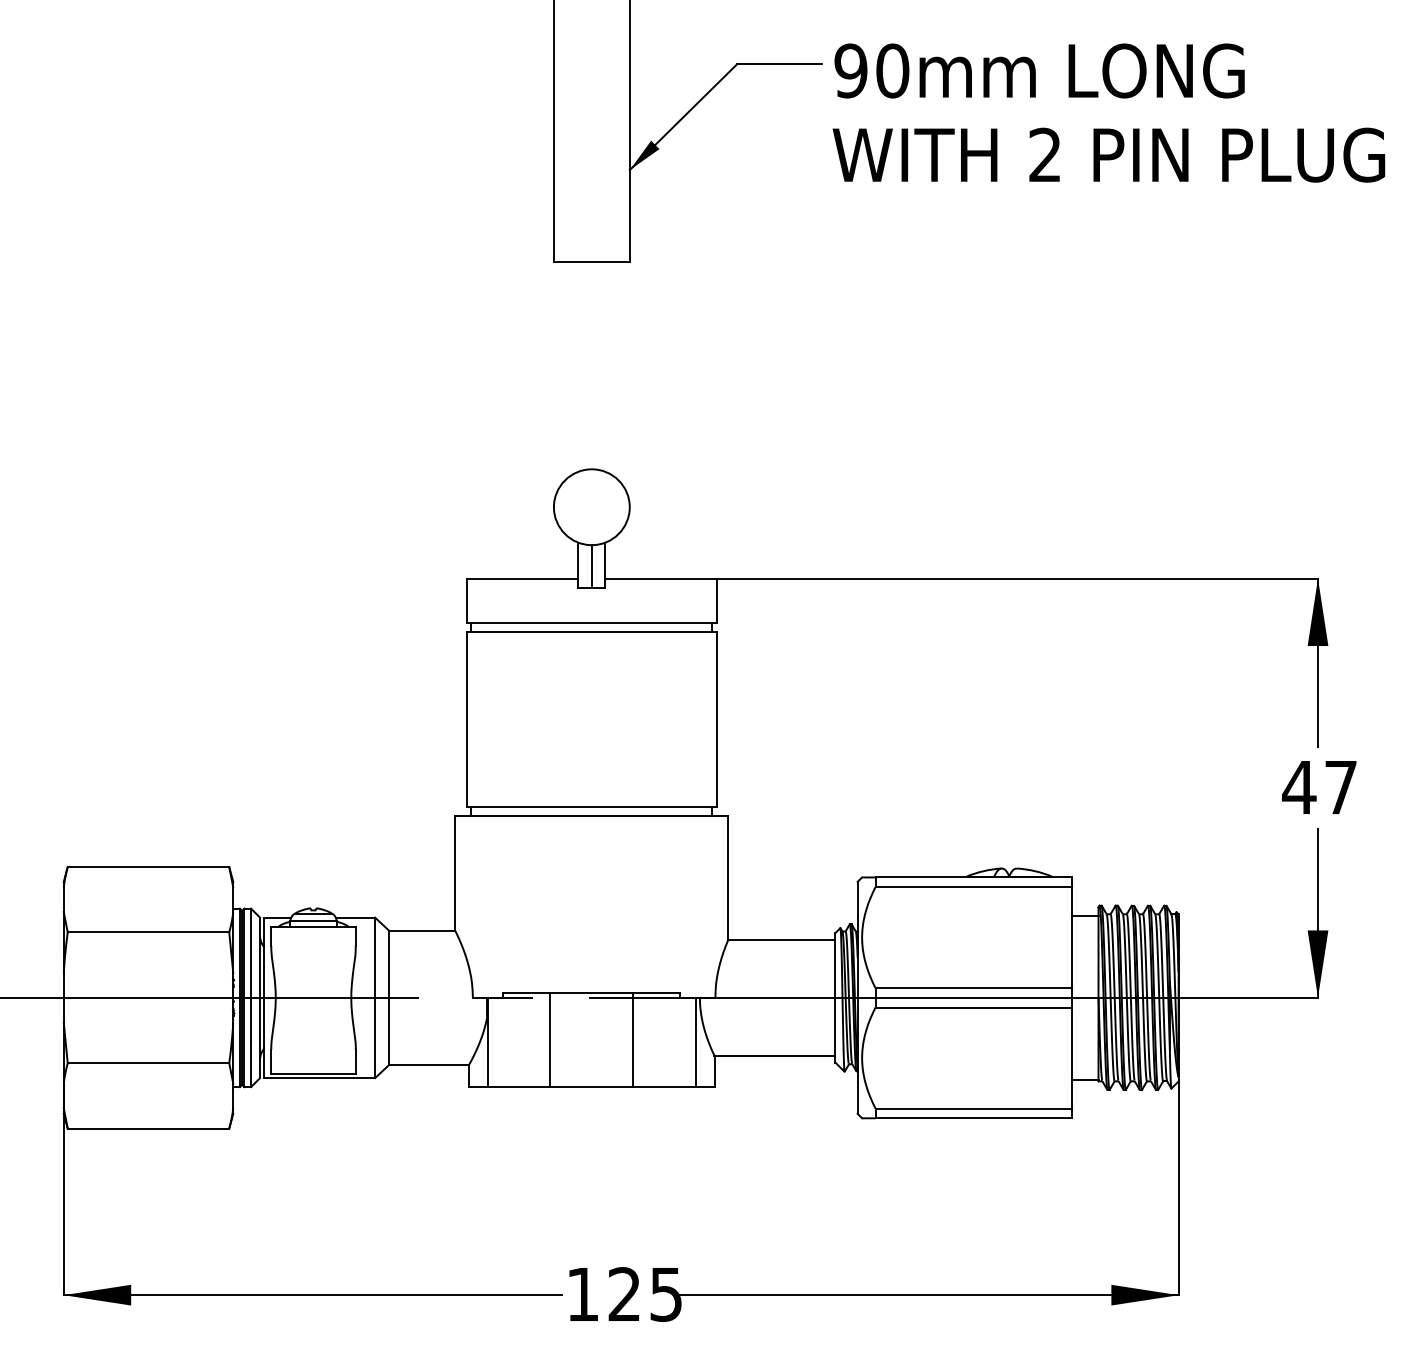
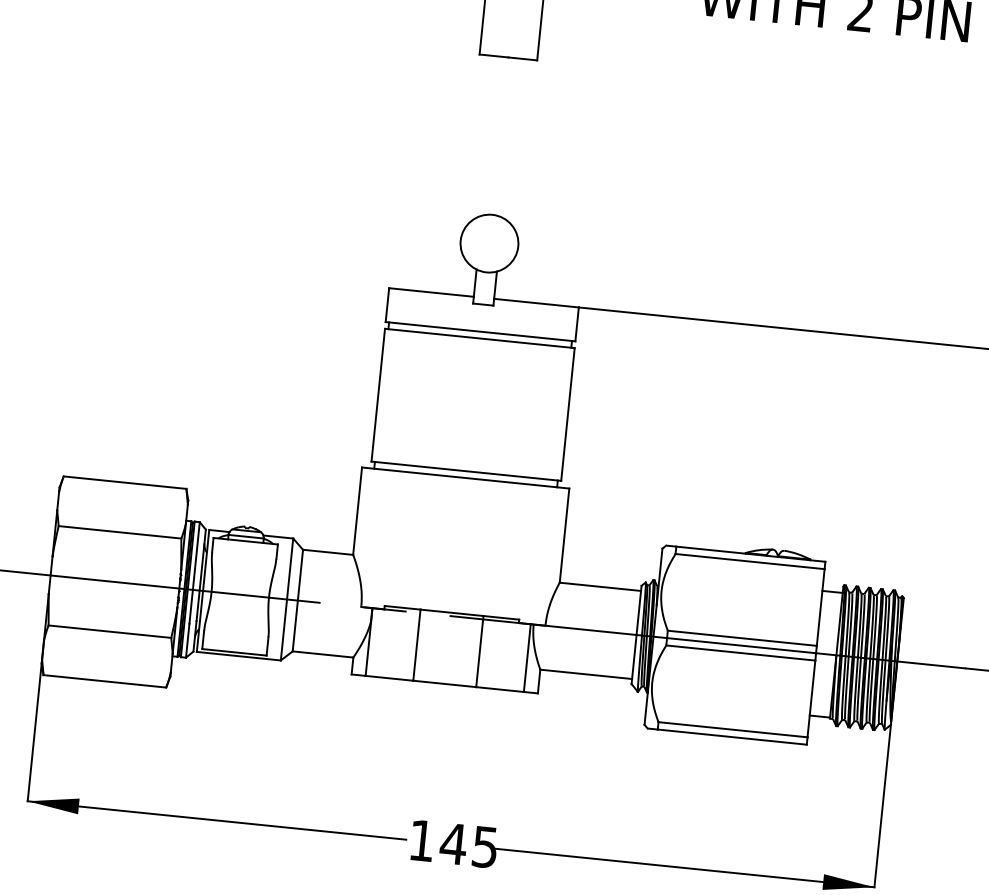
line: (591, 566) -> (484, 288), removed
text: (624, 1293) -> (453, 843), 125 -> 145

